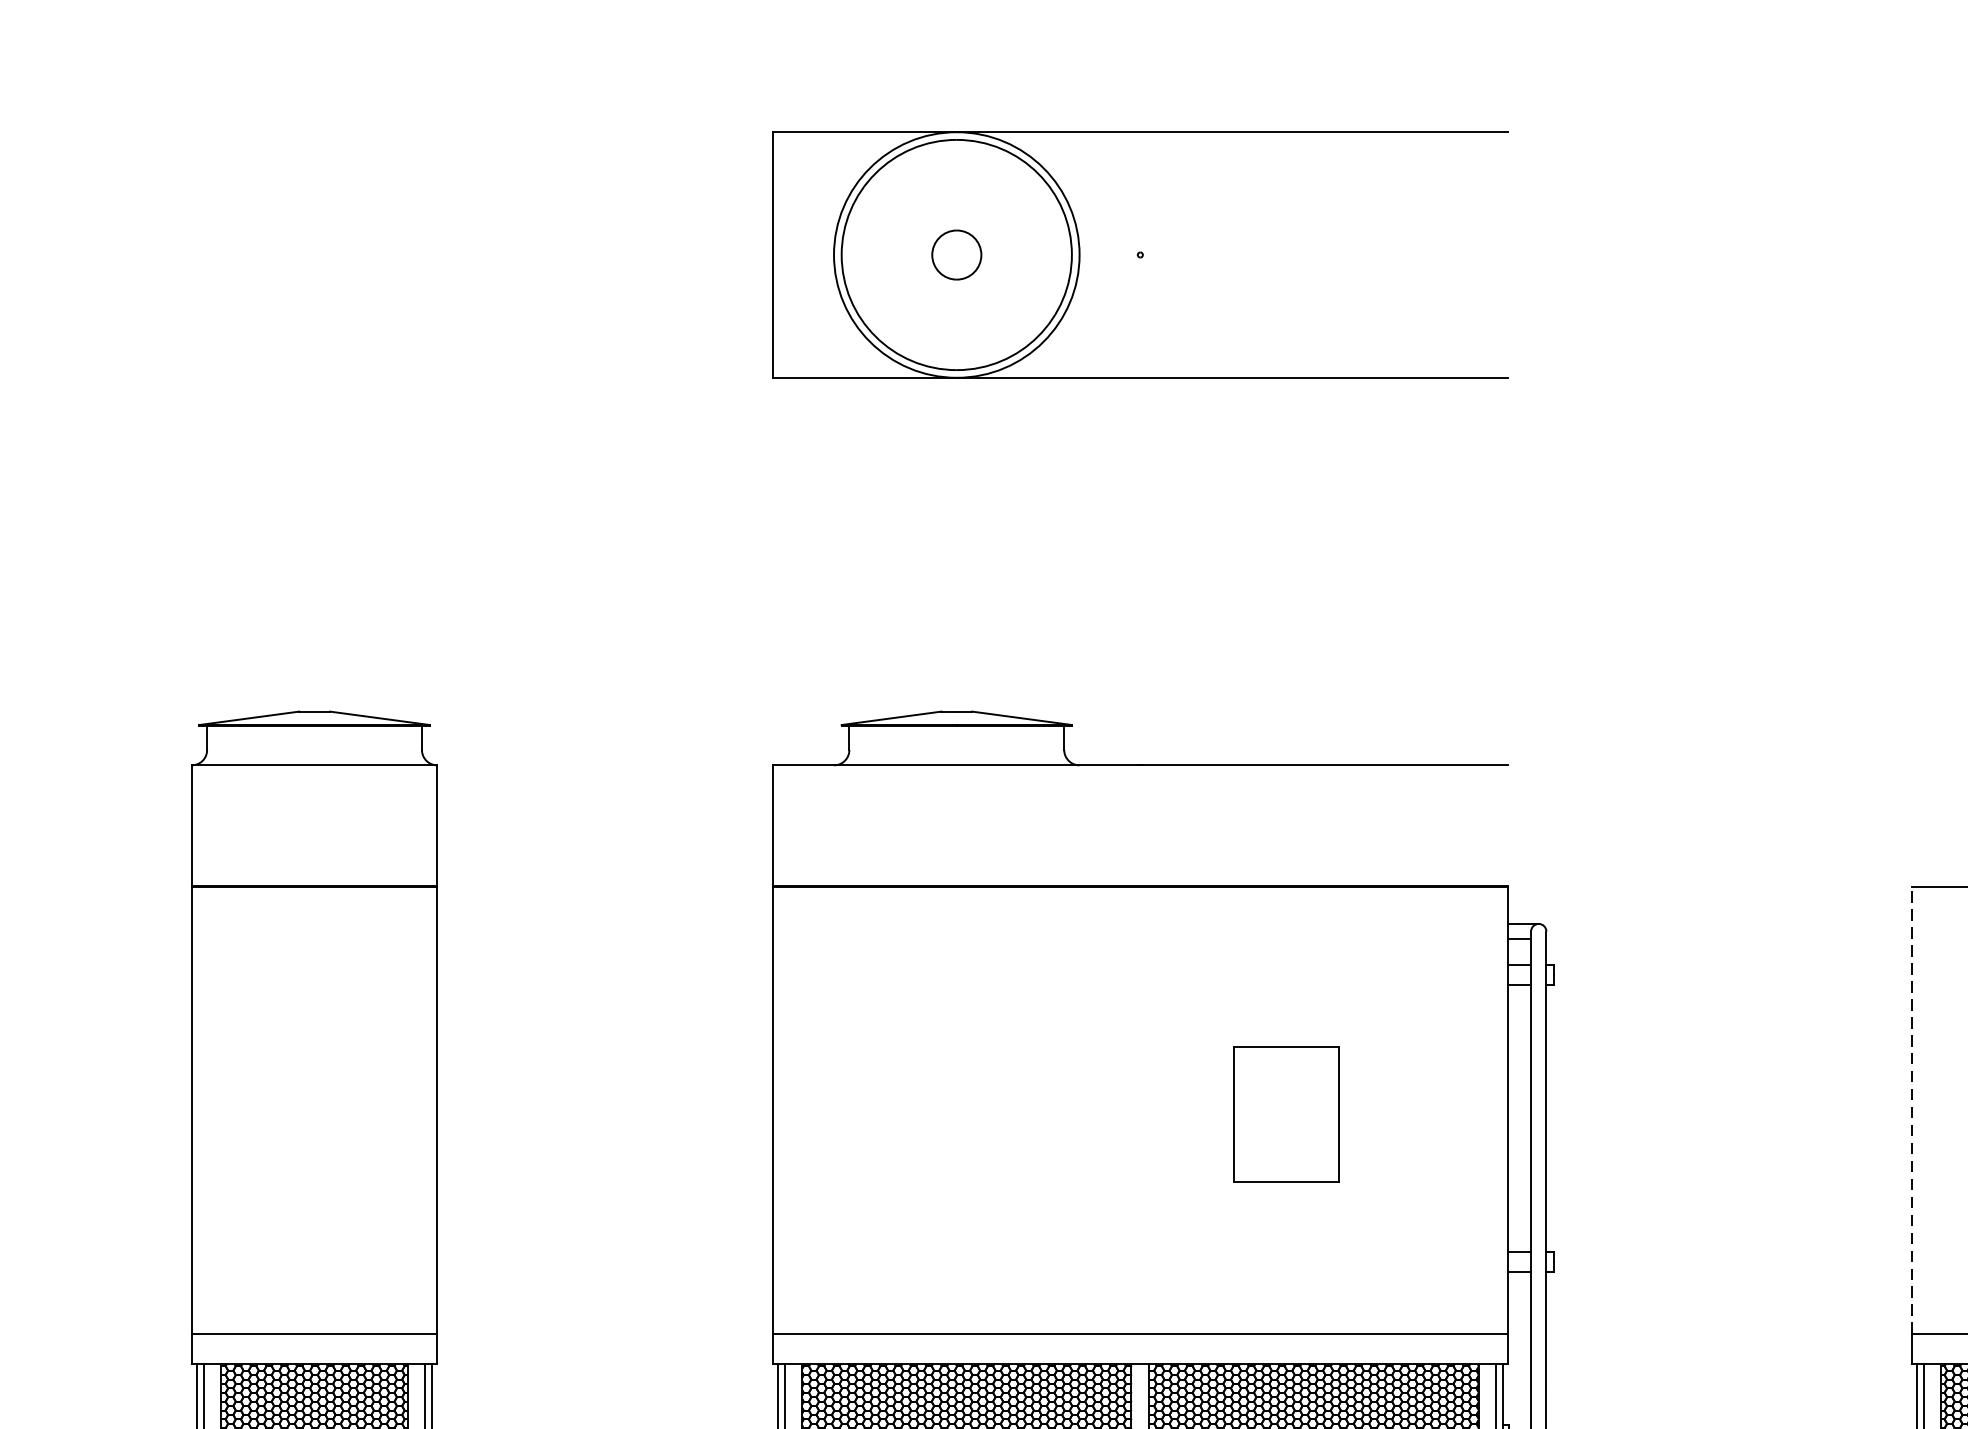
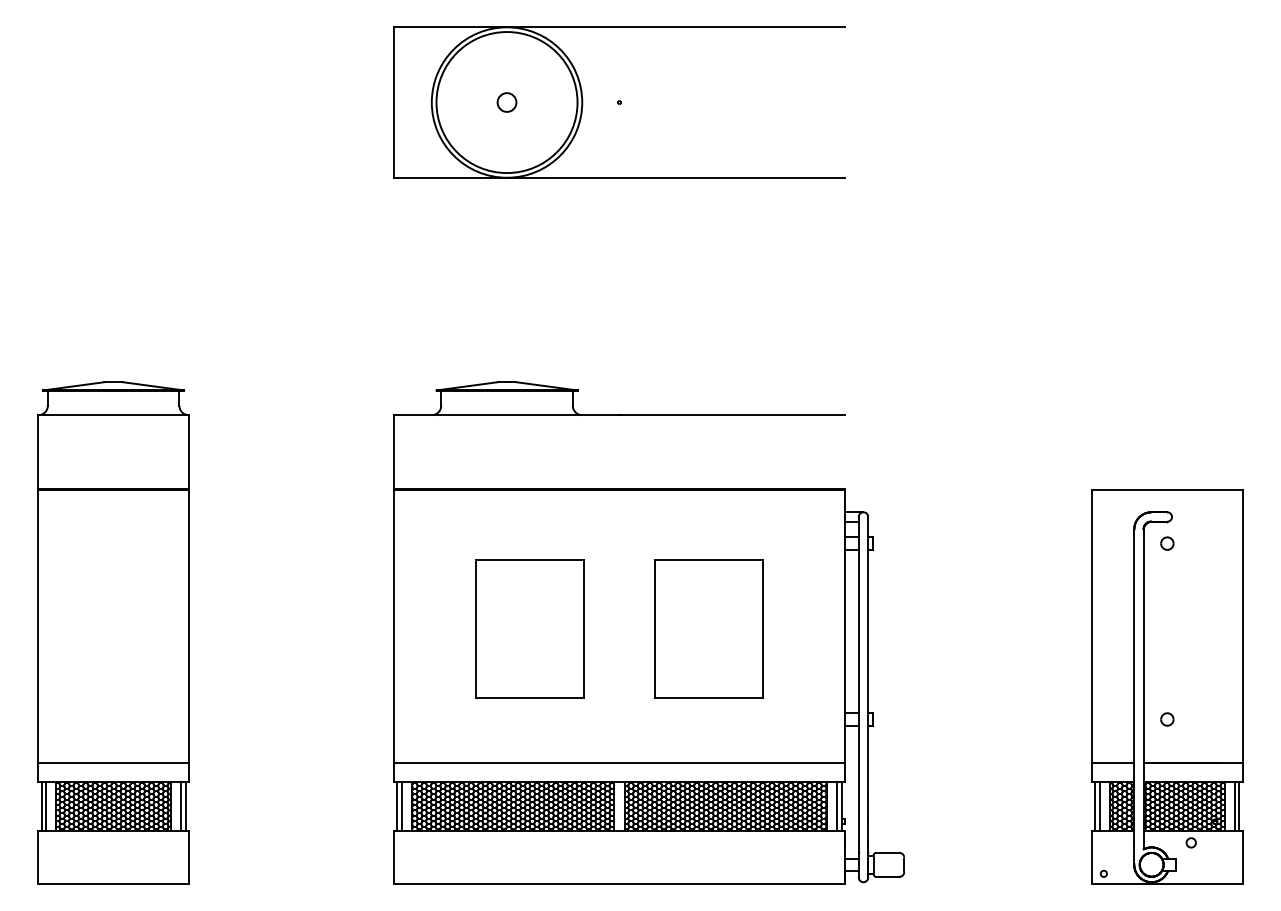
part: (955, 254) -> (506, 102), size x0.62
line: (1912, 1110) -> (1092, 626), dashed -> solid
part: (993, 1113) -> (529, 628), added
part: (1285, 1113) -> (708, 628), size x1.67

